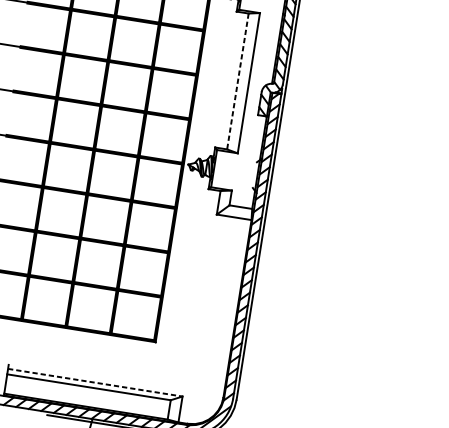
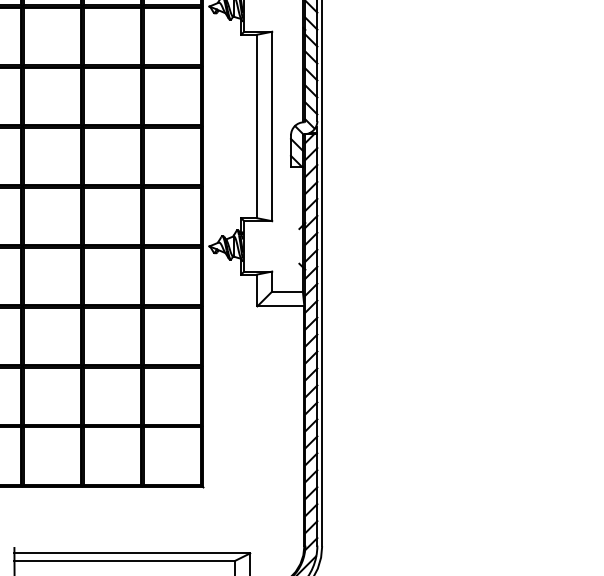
line: (237, 81) -> (257, 126), dashed -> solid
line: (95, 382) -> (132, 553), dashed -> solid

